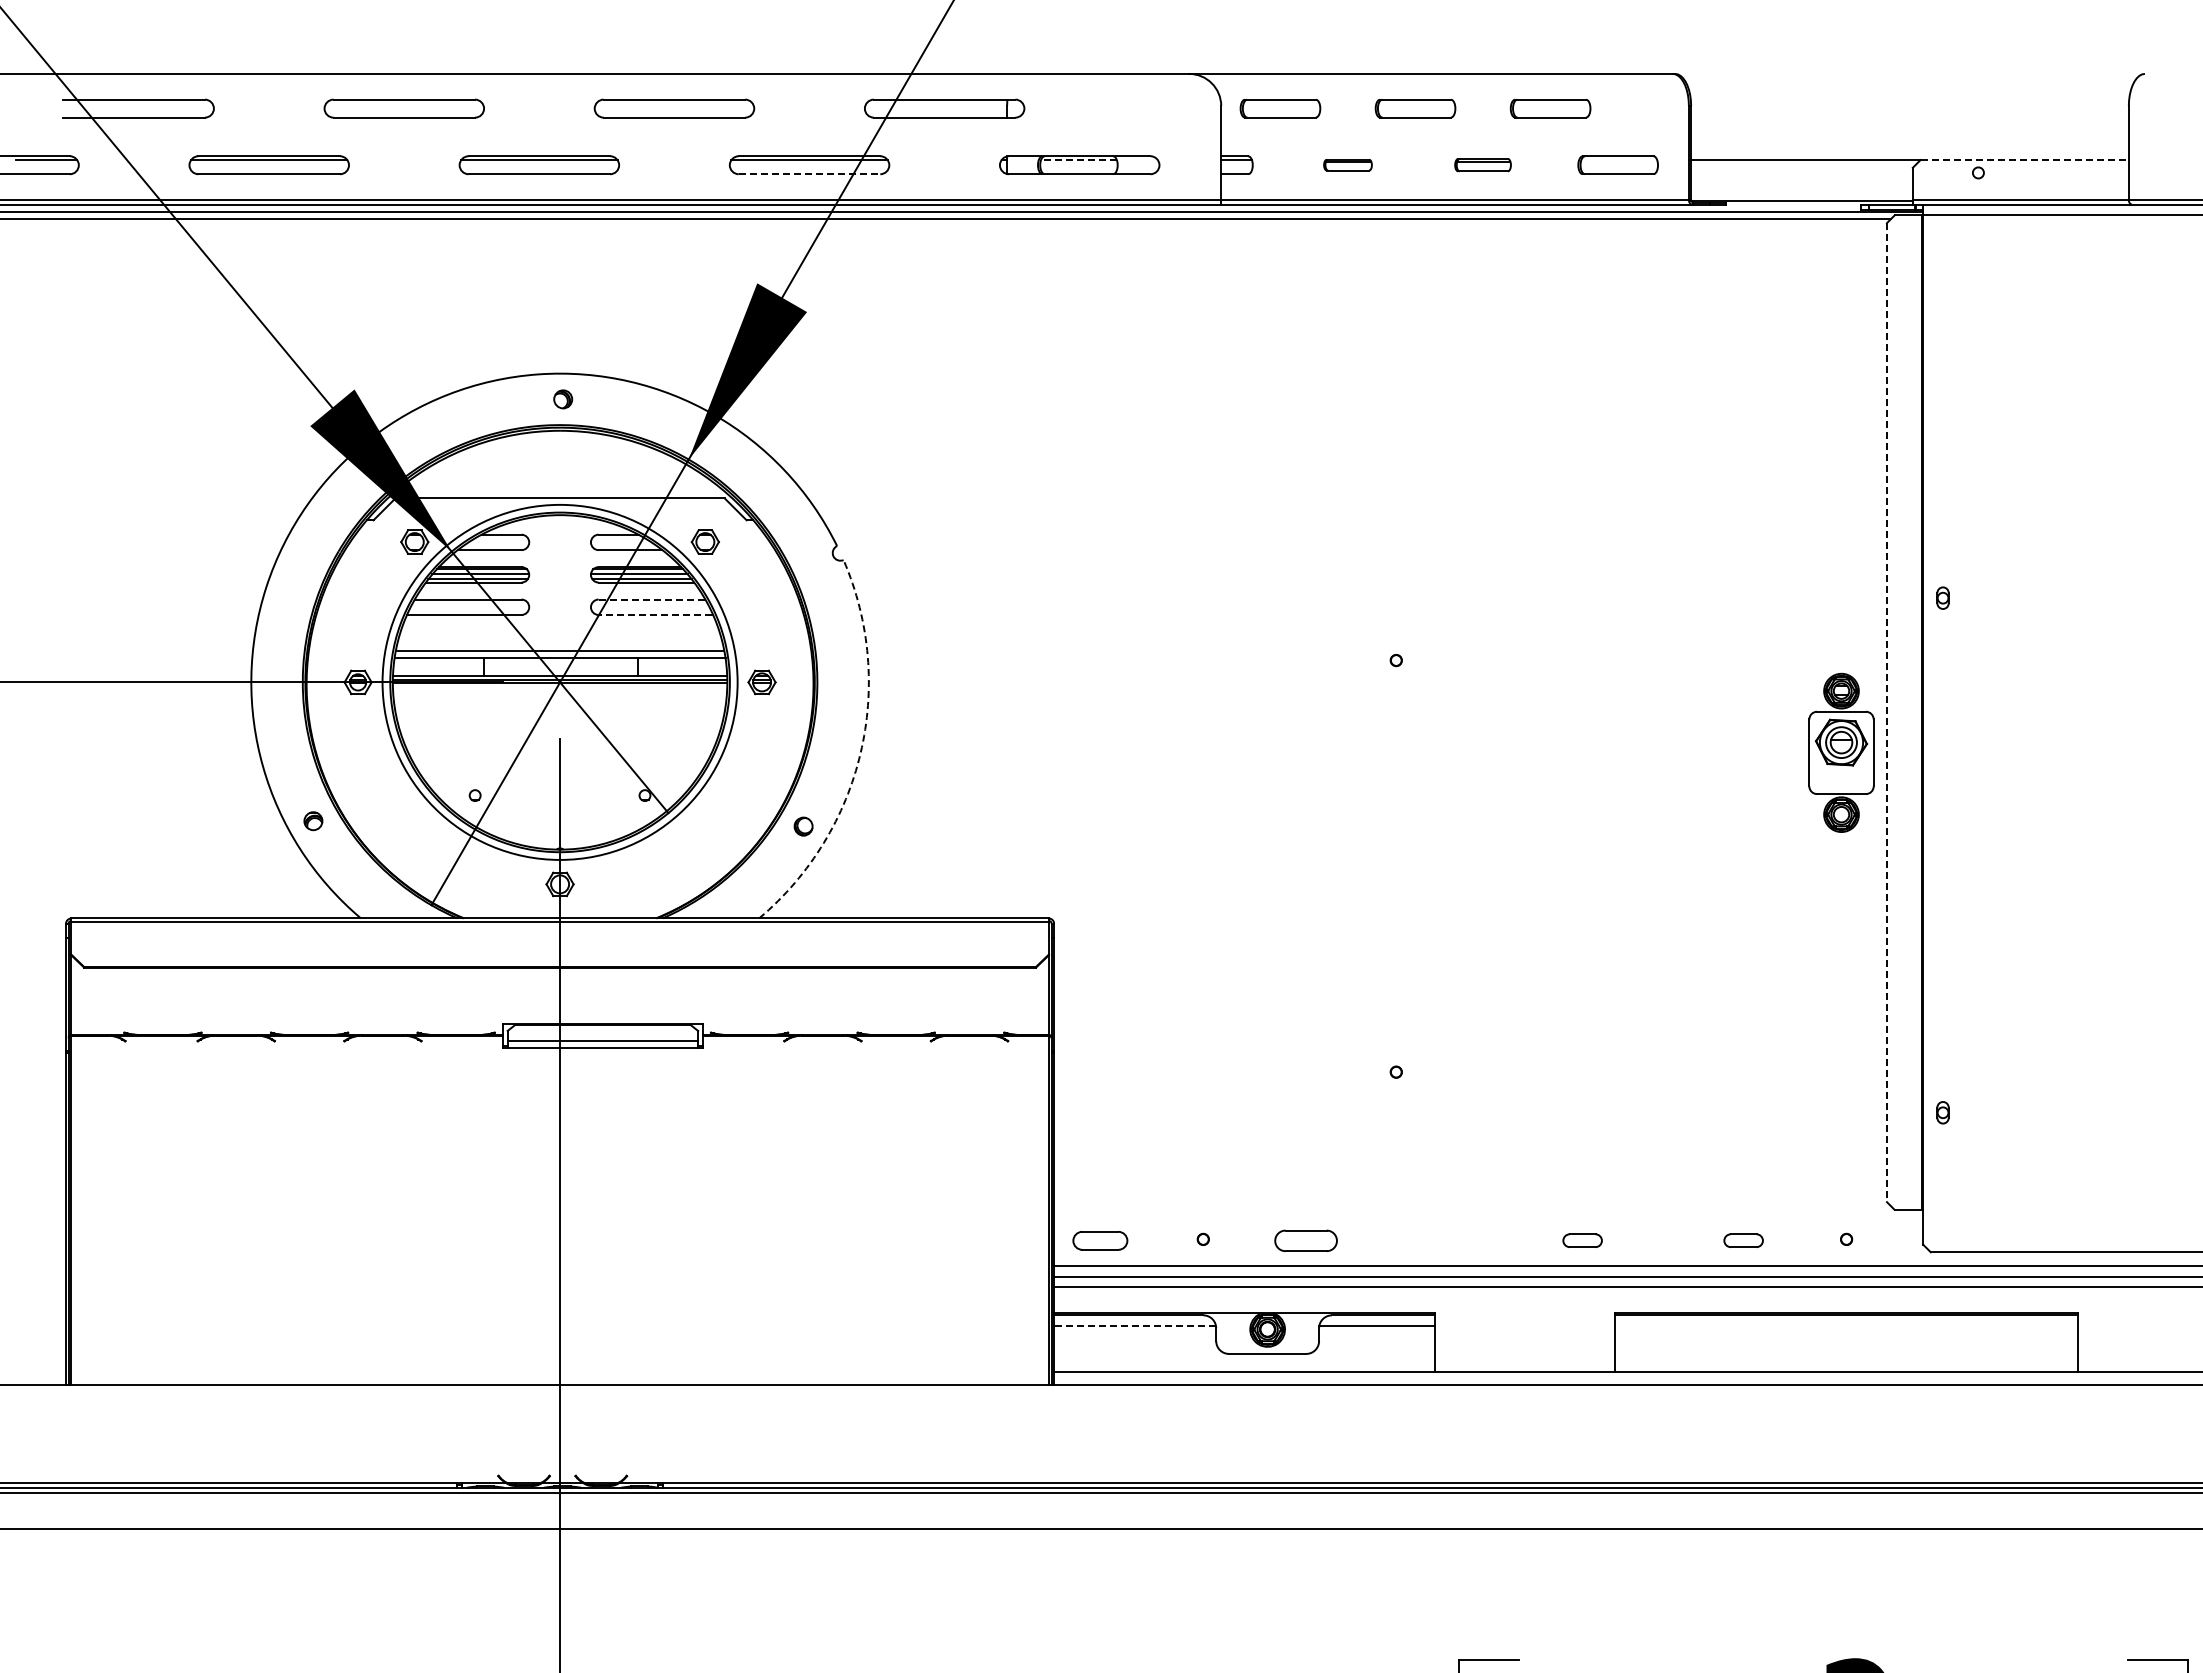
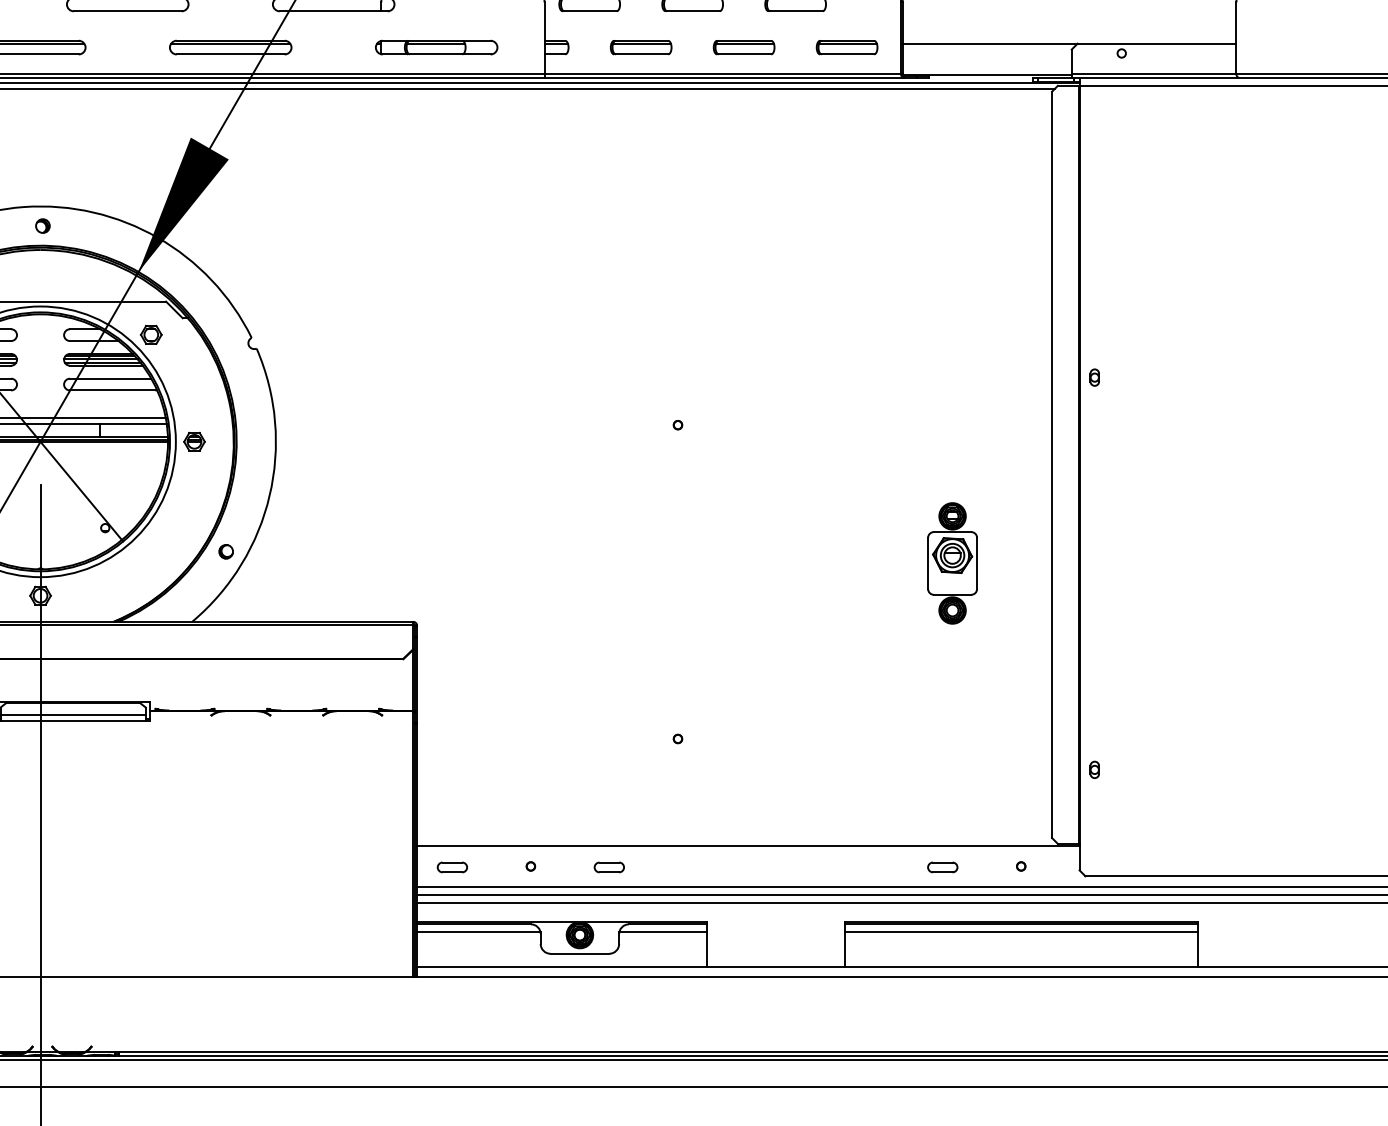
line: (1078, 160) -> (435, 43), dashed -> solid
line: (1619, 160) -> (848, 43), added
line: (2025, 160) -> (1157, 43), dashed -> solid
part: (1347, 164) -> (640, 47), size x1.67
part: (1482, 164) -> (743, 47), size x1.43
line: (809, 174) -> (230, 54), dashed -> solid
line: (652, 599) -> (111, 378), dashed -> solid
line: (655, 614) -> (113, 390), dashed -> solid
line: (1886, 712) -> (1051, 464), dashed -> solid
part: (1841, 752) -> (952, 563), moved
arc: (860, 753) -> (269, 496), dashed -> solid
line: (1488, 1212) -> (748, 845), added
part: (1100, 1240) -> (452, 867), size x0.71
part: (1306, 1240) -> (609, 867), size x0.62
part: (1582, 1240) -> (819, 867), removed
line: (1135, 1325) -> (479, 932), dashed -> solid
line: (1846, 1325) -> (1021, 932), added

